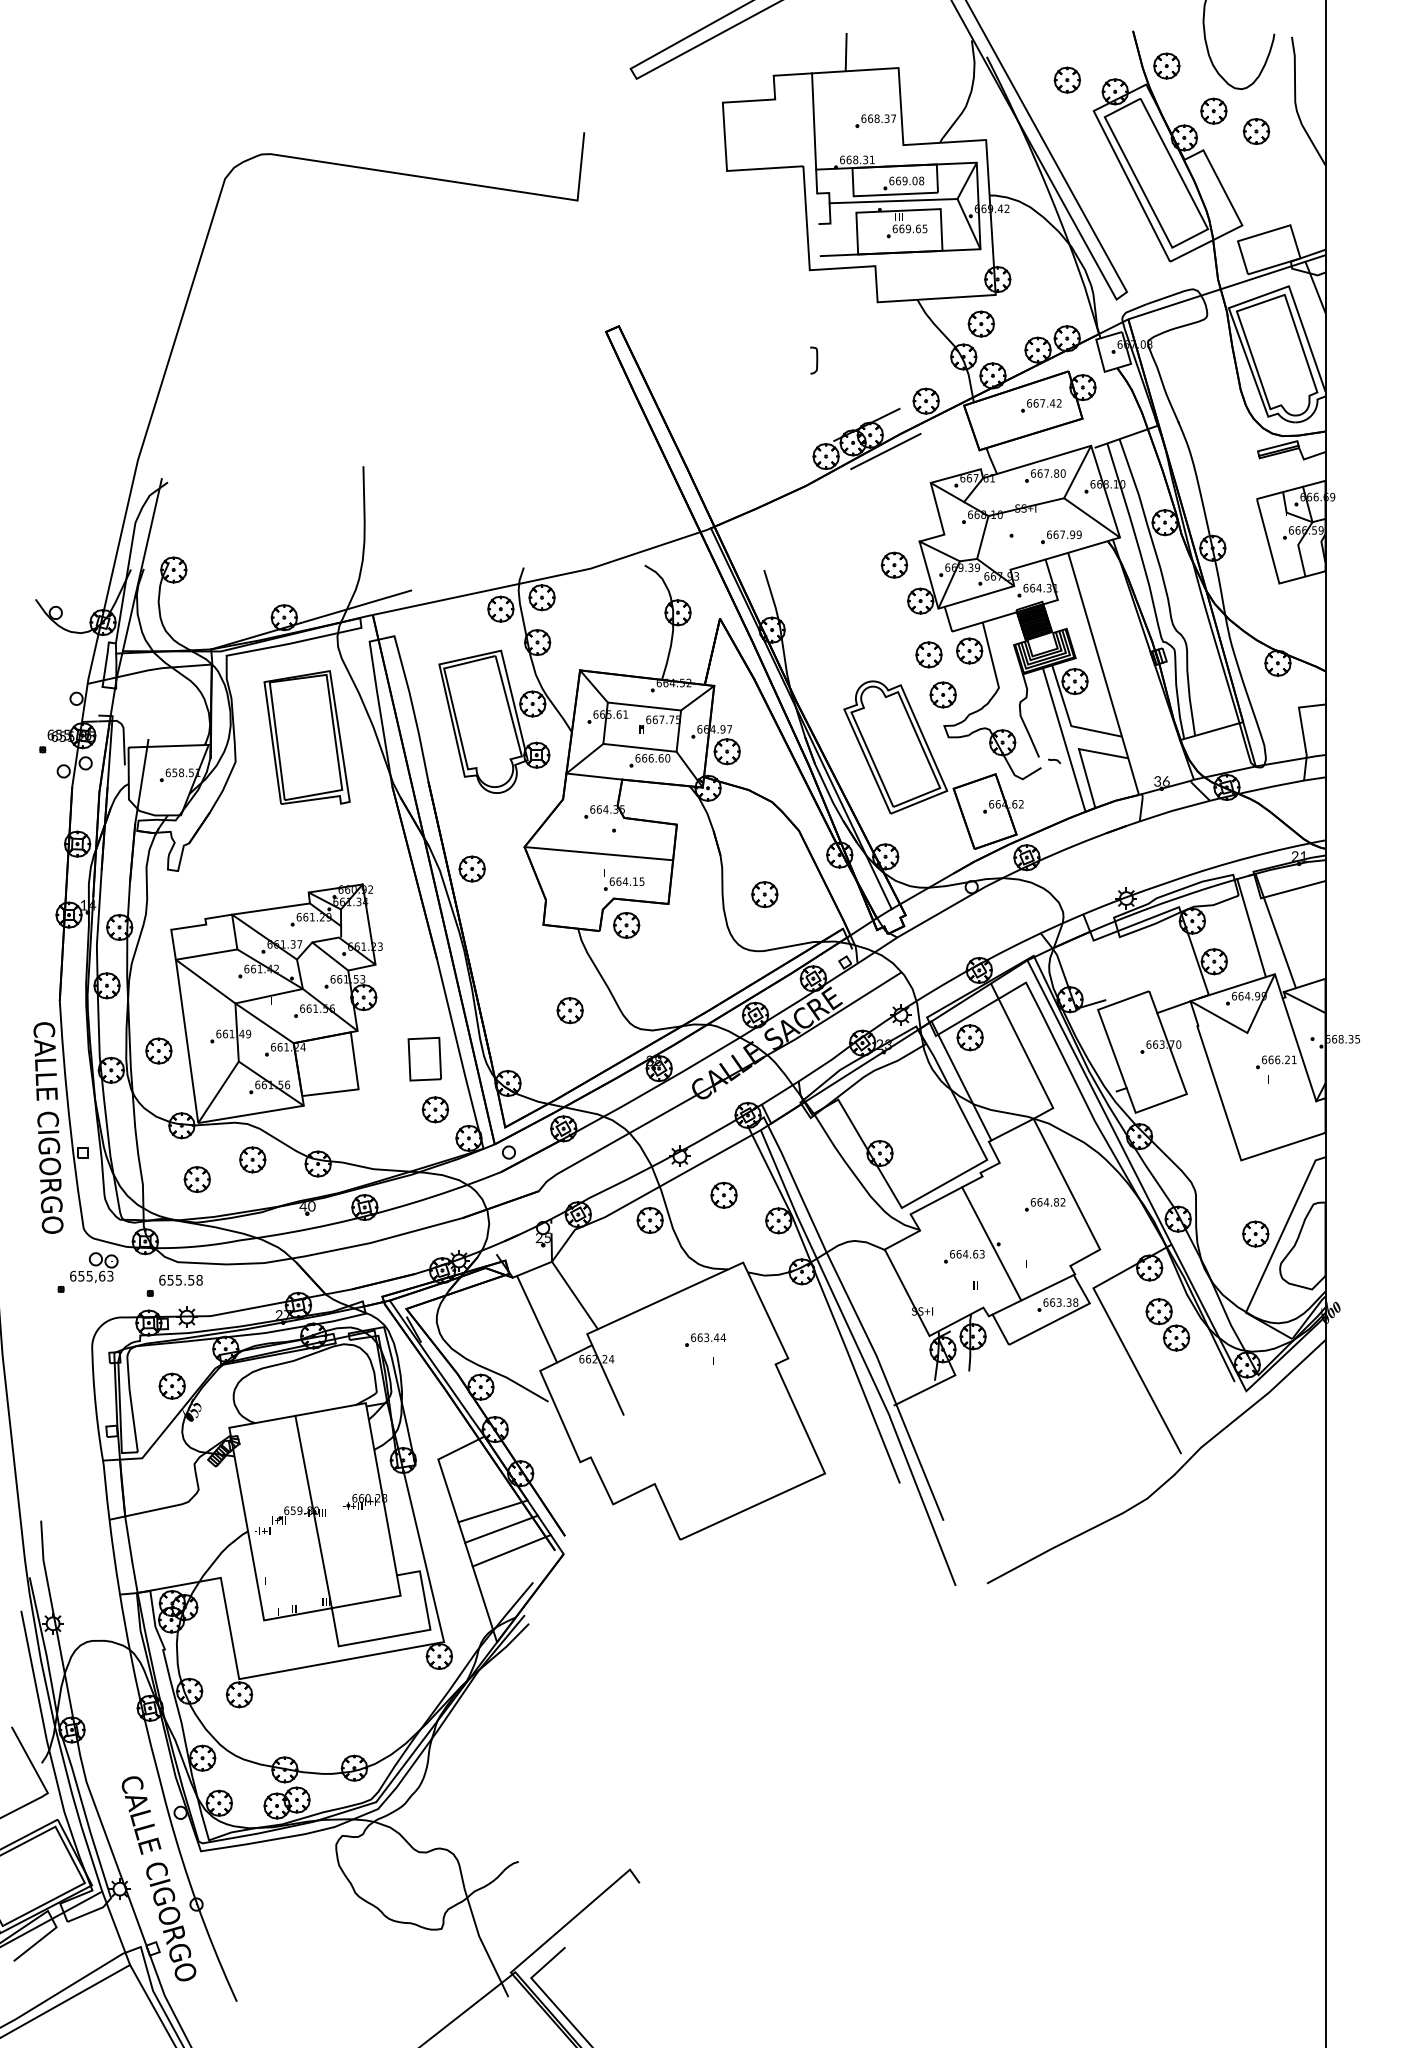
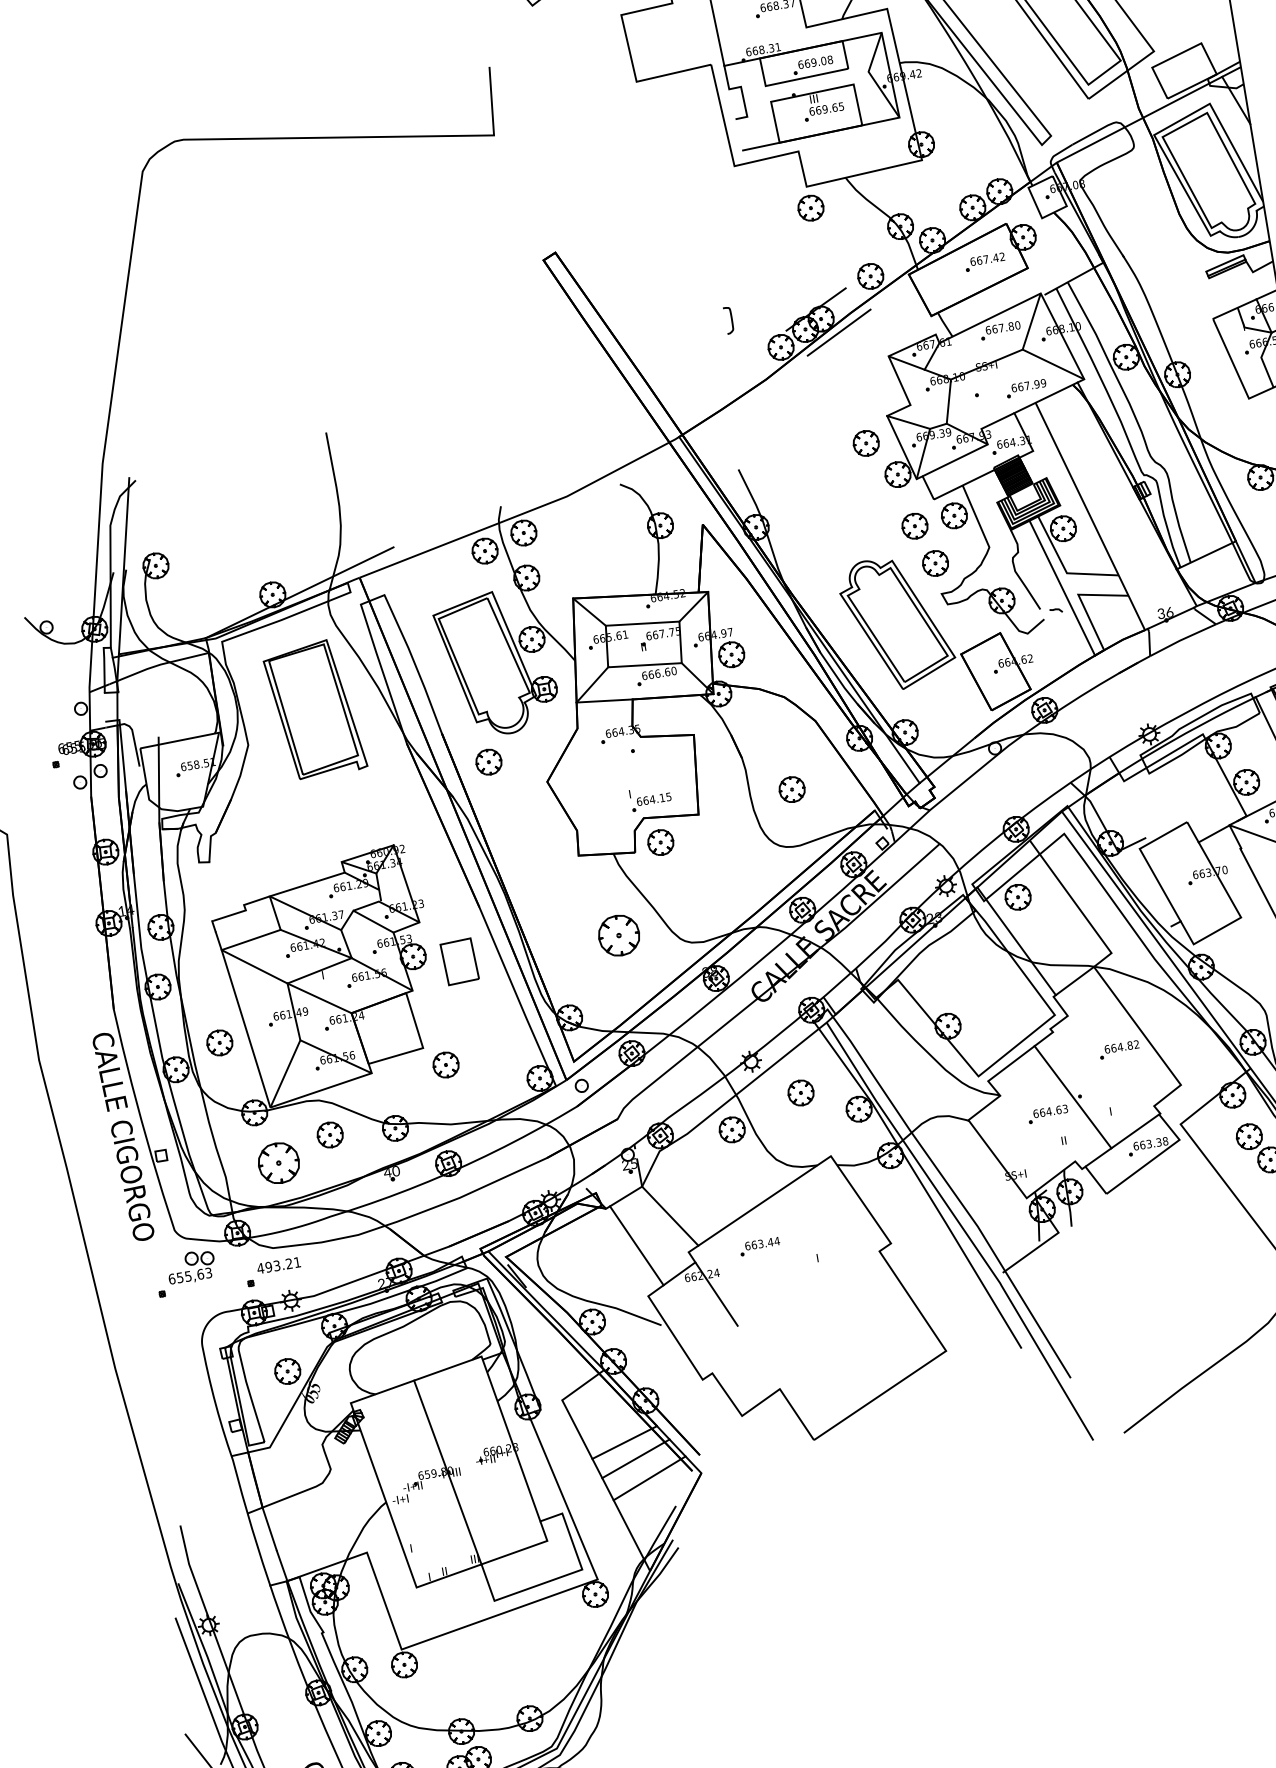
line: (893, 201) -> (805, 84), removed
part: (980, 323) -> (810, 207), moved
curve: (816, 360) -> (731, 320), moved
line: (598, 853) -> (621, 776), removed
part: (471, 868) -> (488, 761), moved
part: (569, 1010) -> (618, 935), size x1.6
part: (424, 1058) -> (459, 961), moved
part: (434, 1109) -> (445, 1064), moved
part: (196, 1179) -> (277, 1163), size x1.6
text: (180, 1279) -> (278, 1264), 655.58 -> 493.21
part: (705, 1339) -> (759, 1245), moved

